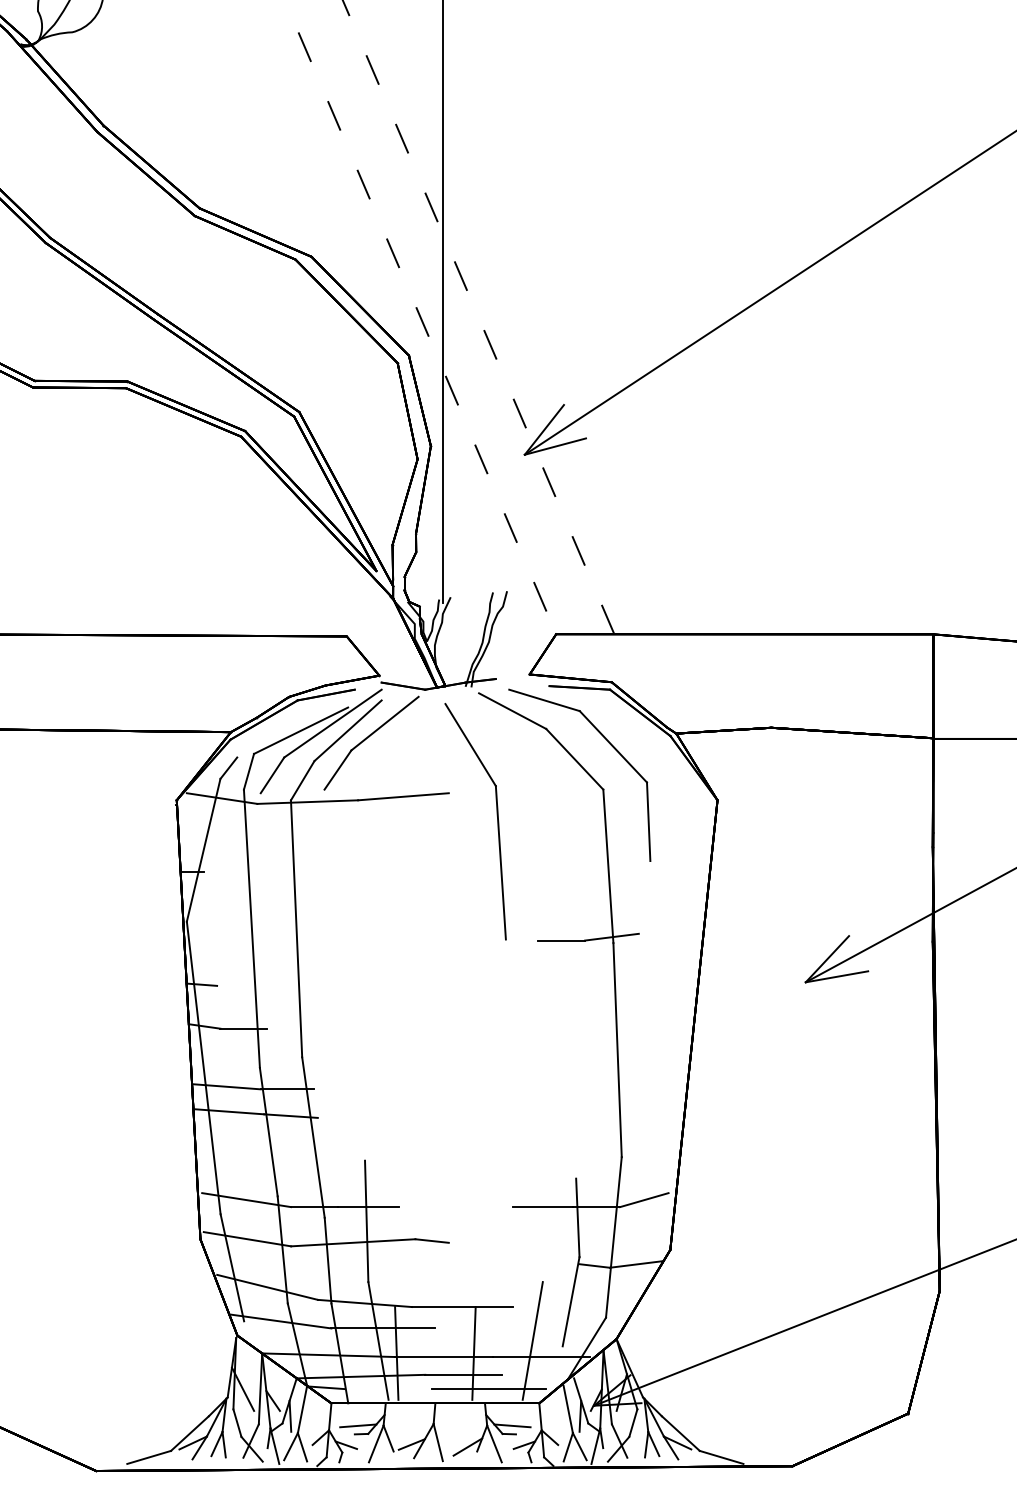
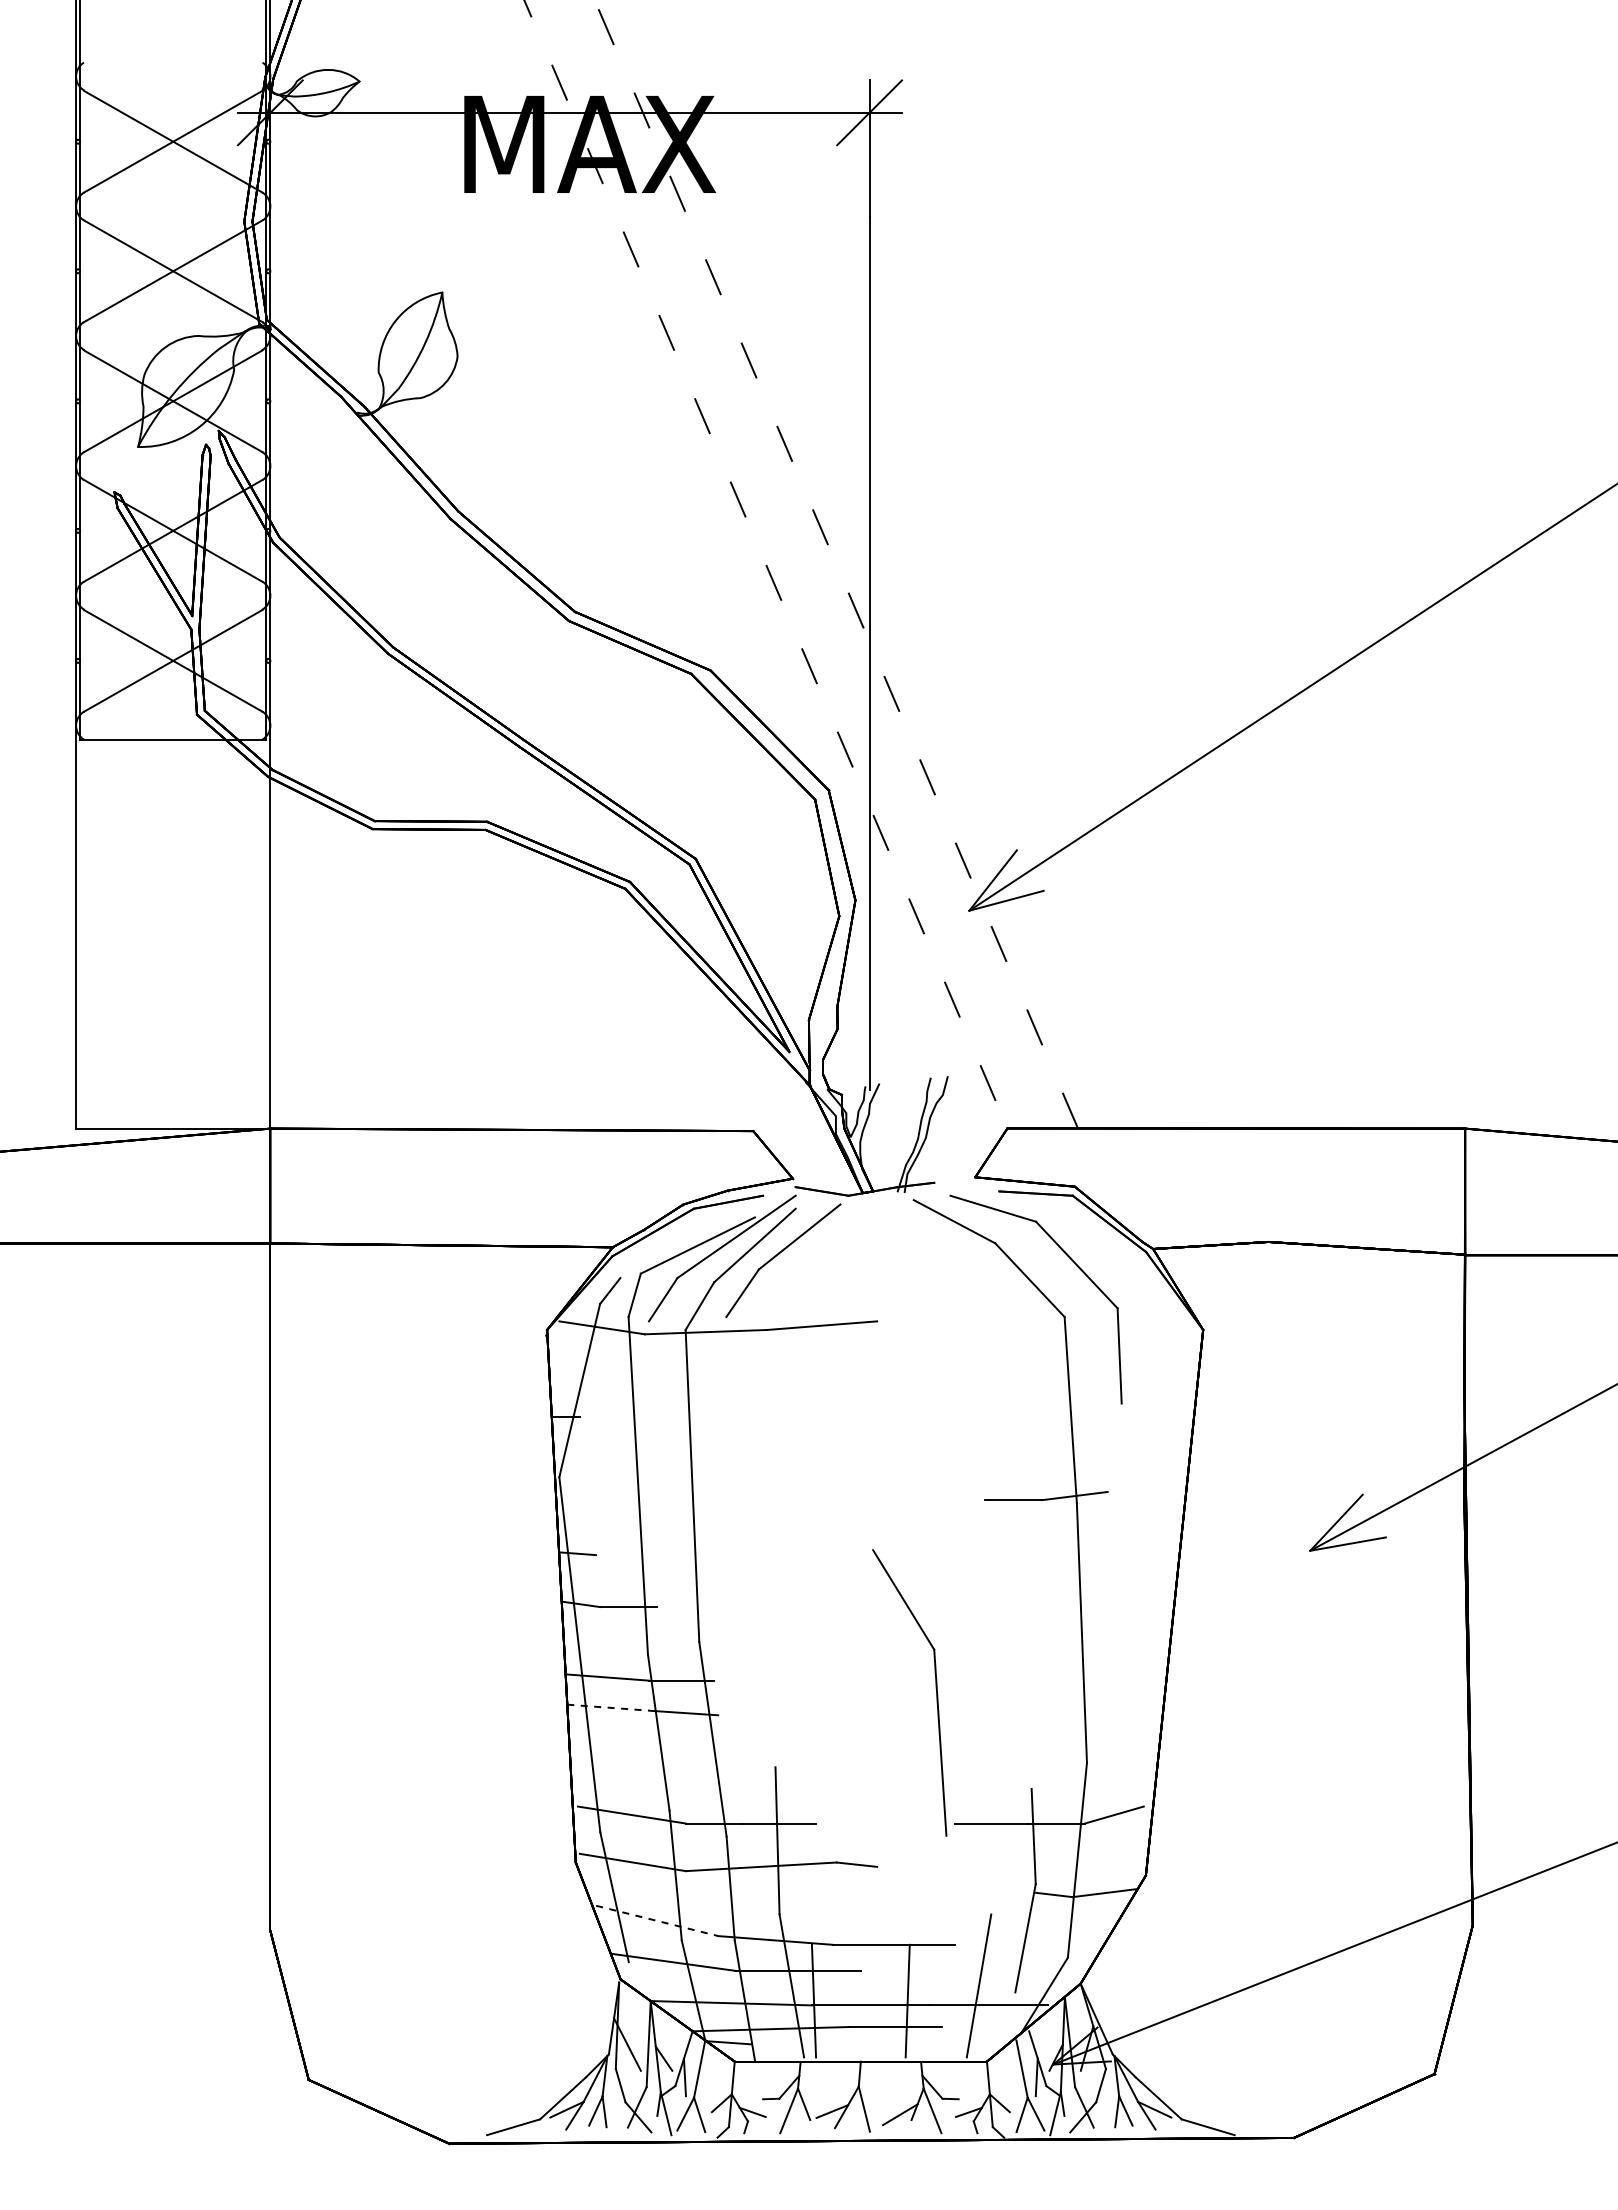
part: (496, 818) -> (935, 1688), moved
line: (229, 1111) -> (610, 1707), solid -> dashed
line: (267, 1287) -> (657, 1920), solid -> dashed
line: (488, 1389) -> (925, 2044), removed
line: (358, 1425) -> (767, 2088), removed
line: (512, 1425) -> (954, 2088), removed

